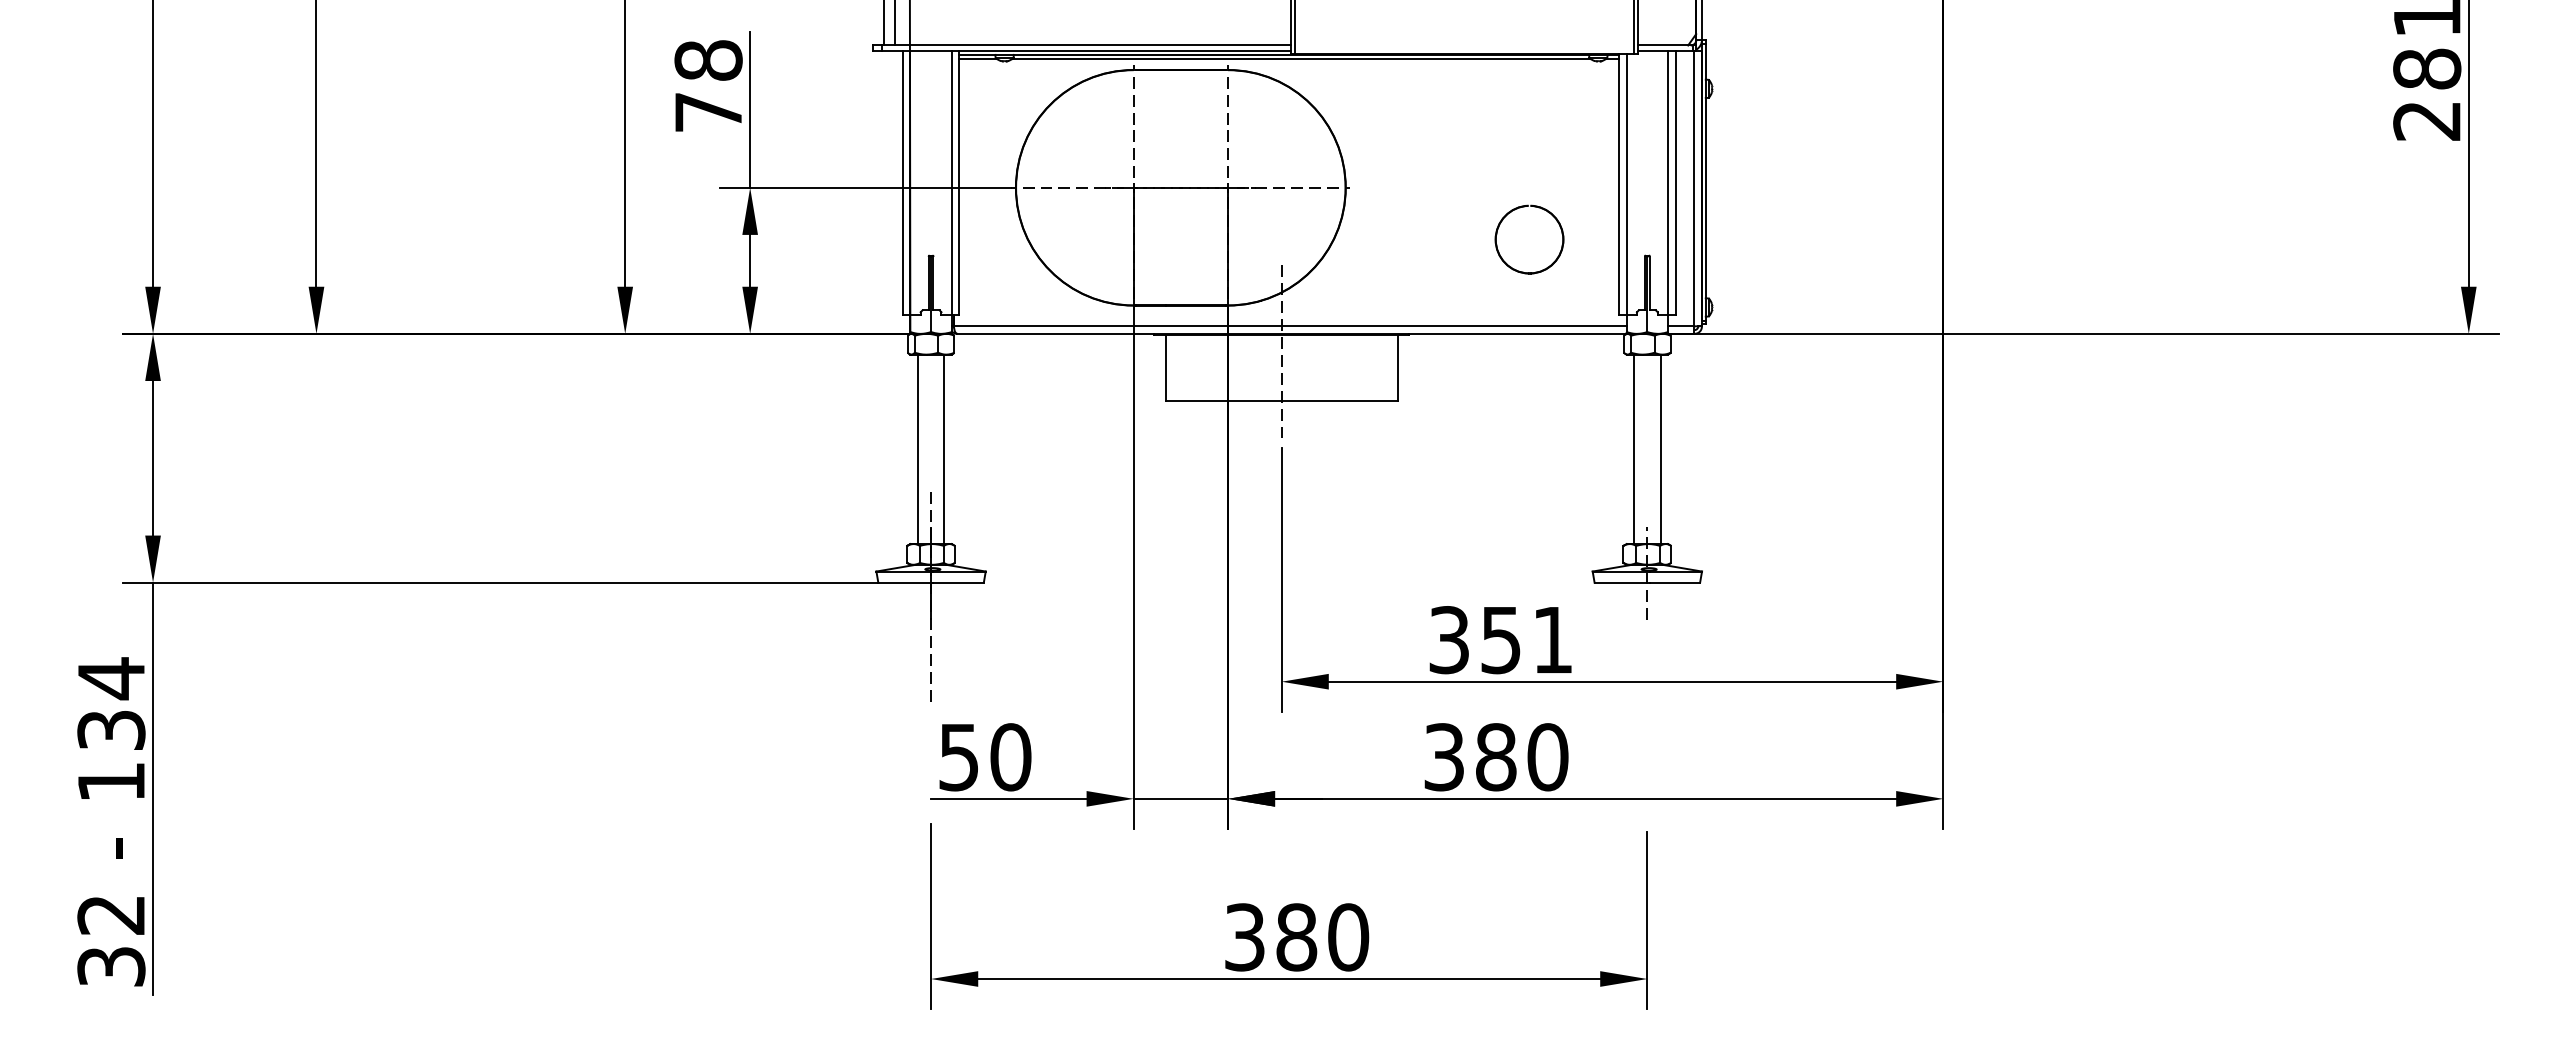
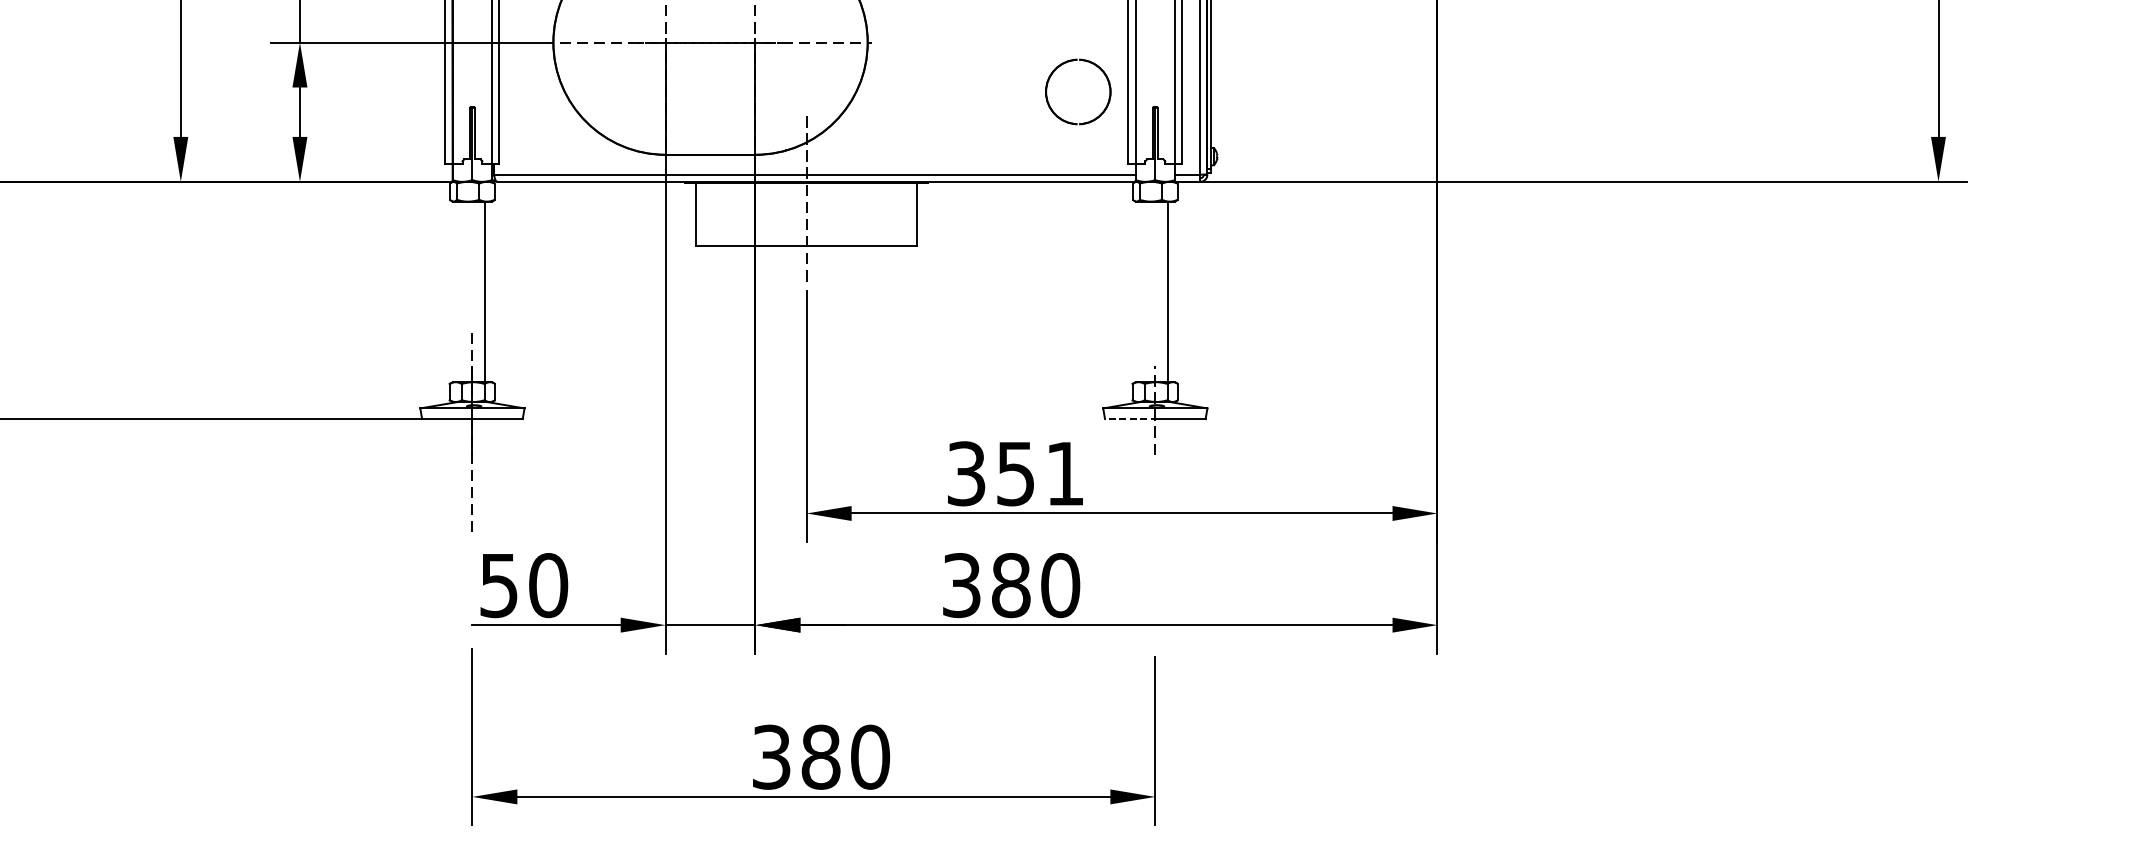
part: (1515, 210) -> (1064, 64), moved
line: (917, 449) -> (459, 292), removed
line: (1634, 449) -> (1143, 292), removed
line: (1622, 582) -> (1131, 418), solid -> dashed

